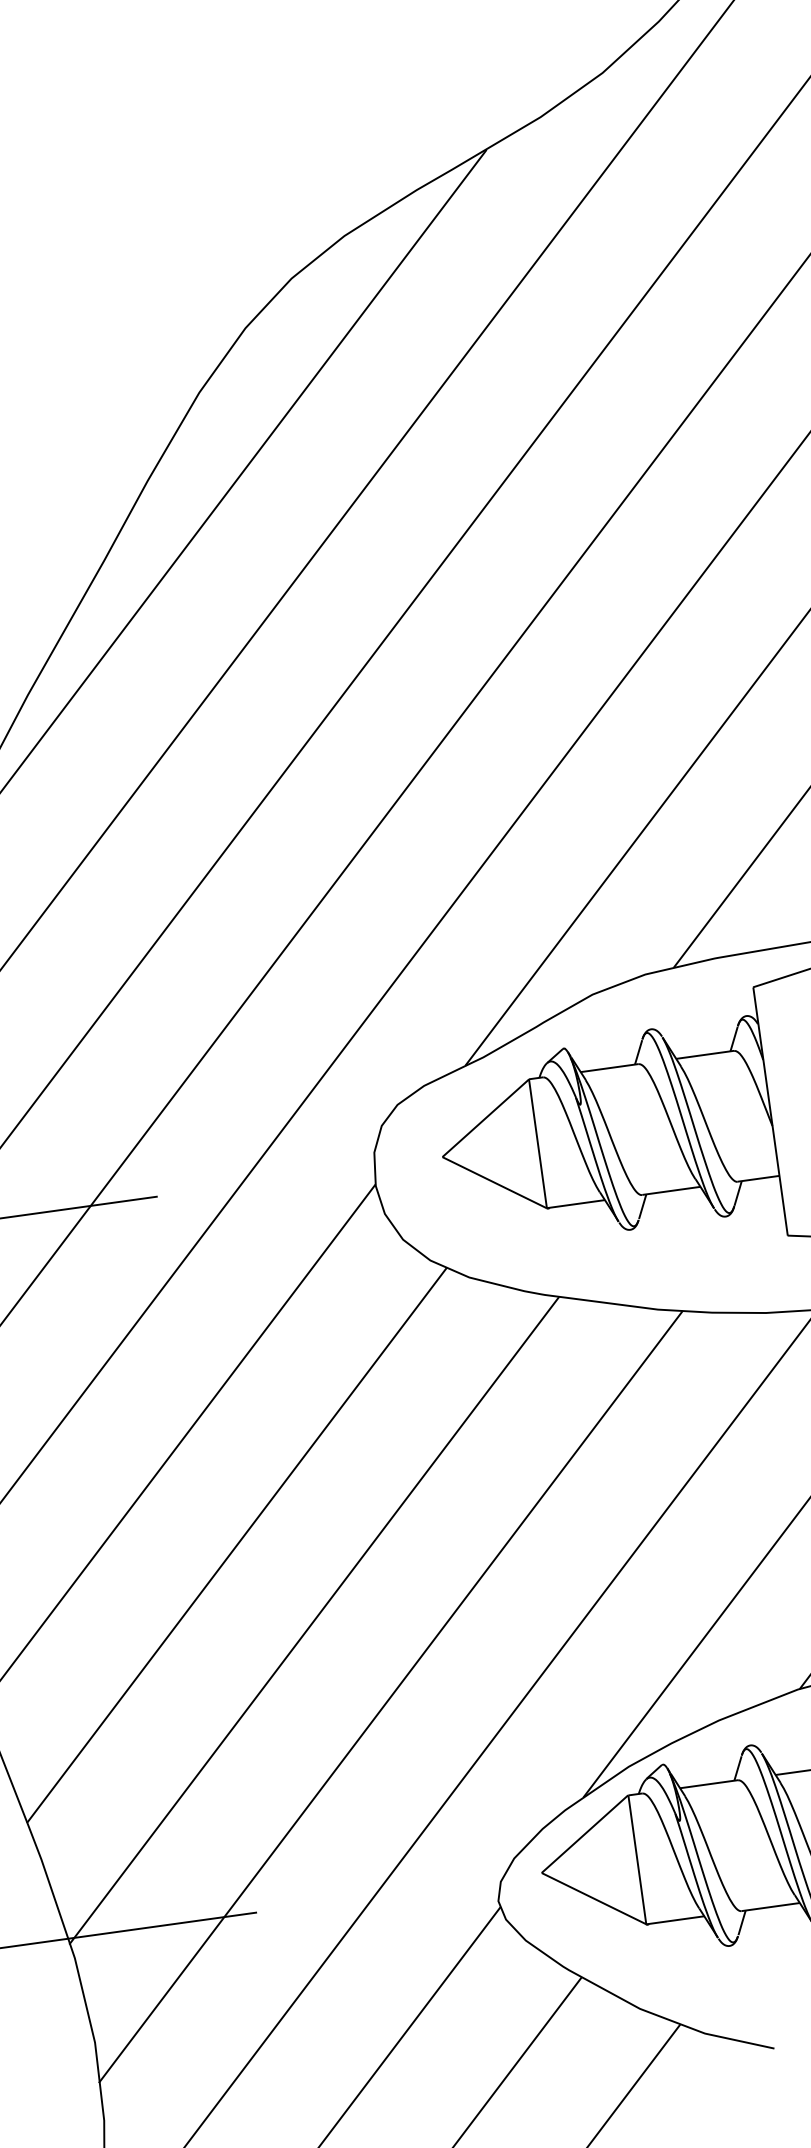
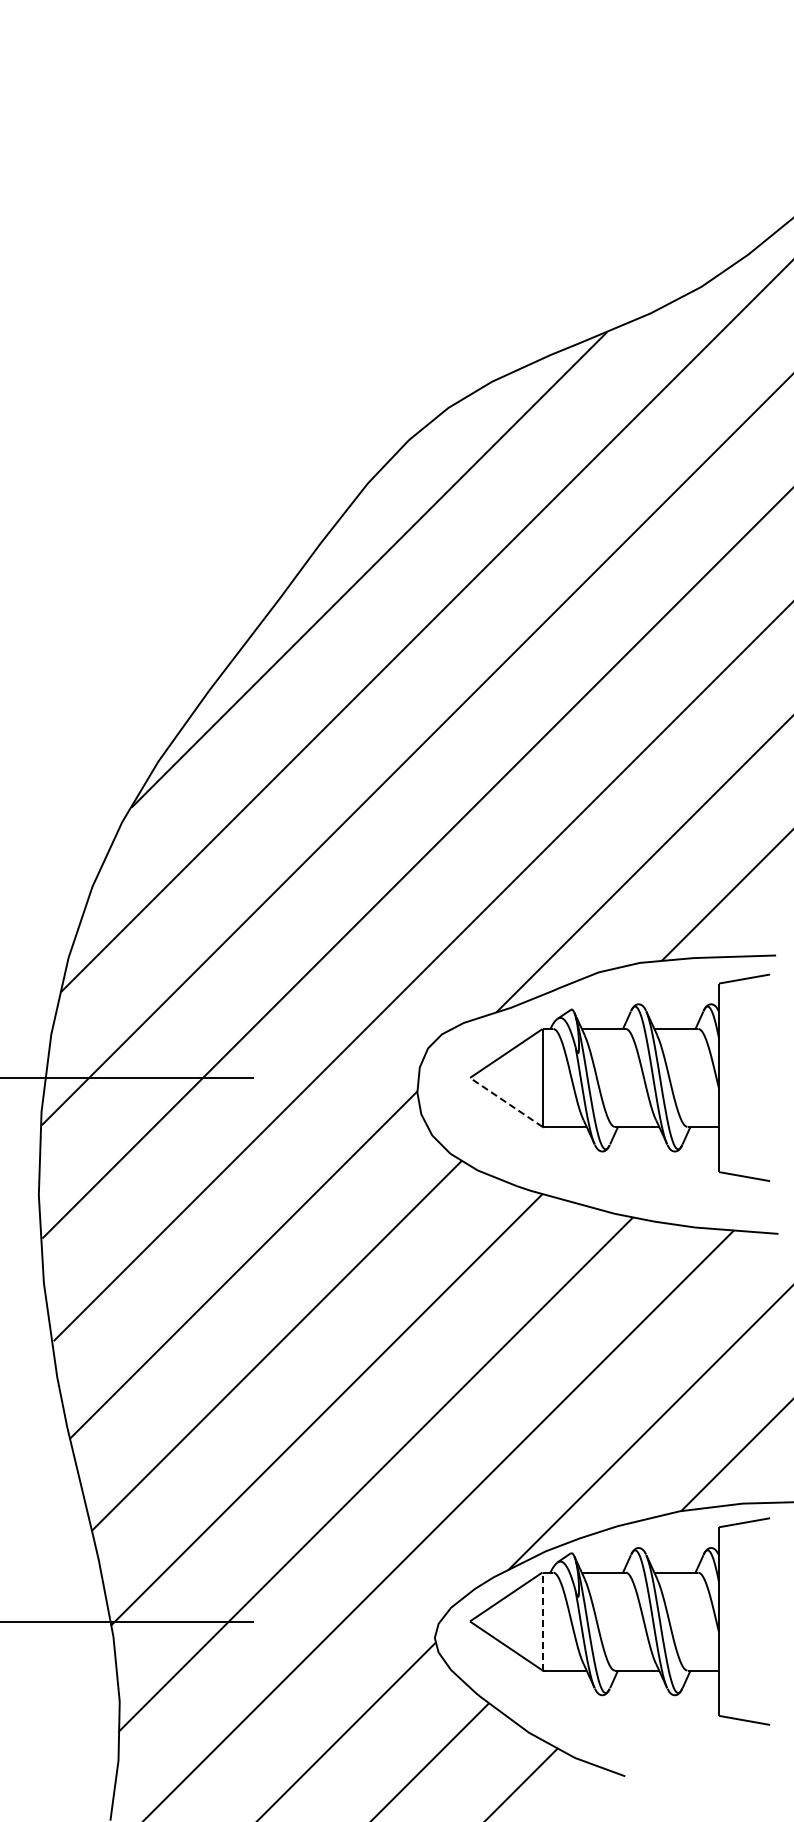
line: (494, 1182) -> (506, 1102), solid -> dashed
line: (637, 1859) -> (542, 1621), solid -> dashed

